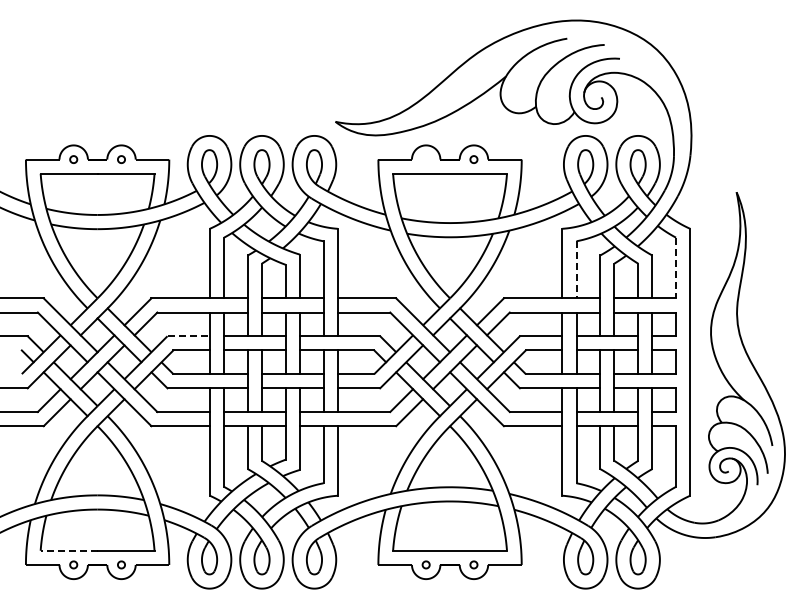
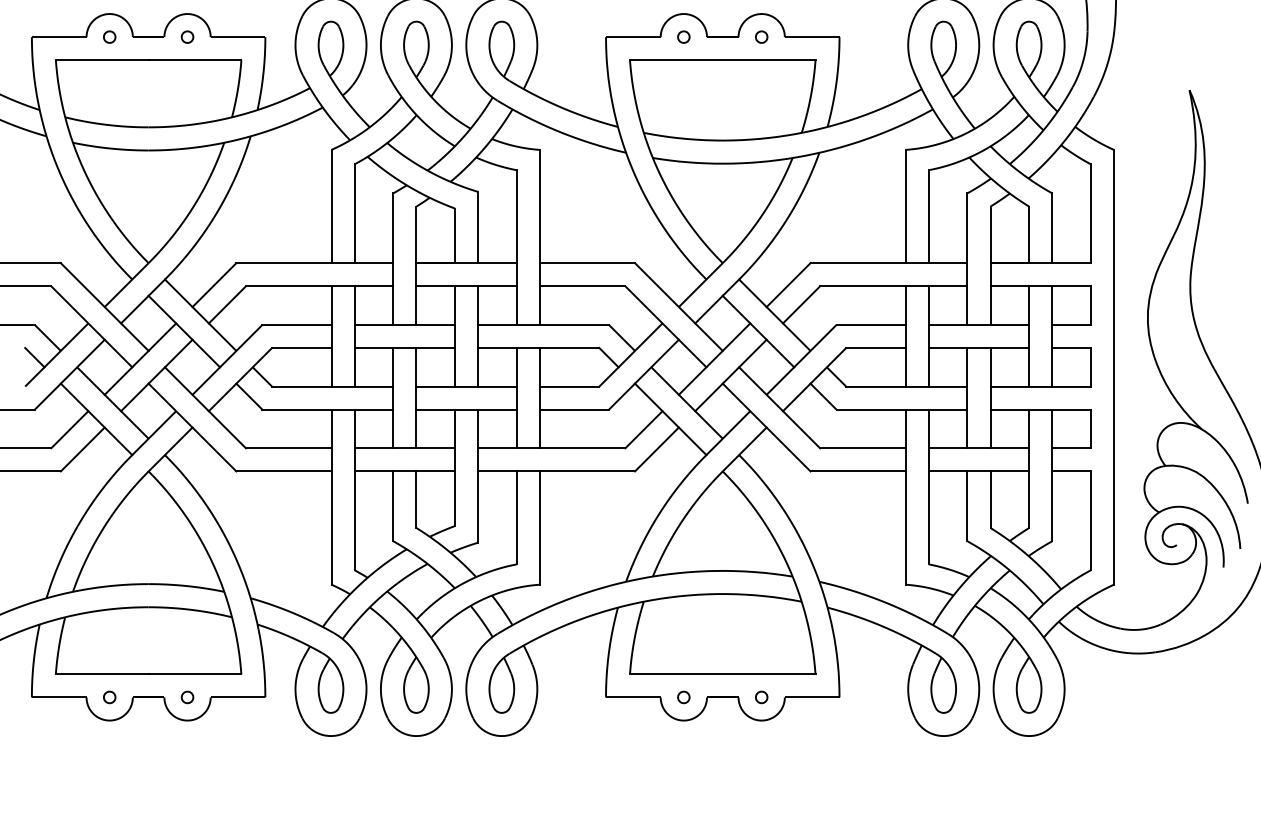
part: (425, 159) -> (682, 36), added
line: (676, 268) -> (1091, 214), dashed -> solid
line: (576, 269) -> (928, 216), dashed -> solid
line: (189, 336) -> (298, 325), dashed -> solid
line: (68, 550) -> (101, 673), dashed -> solid

